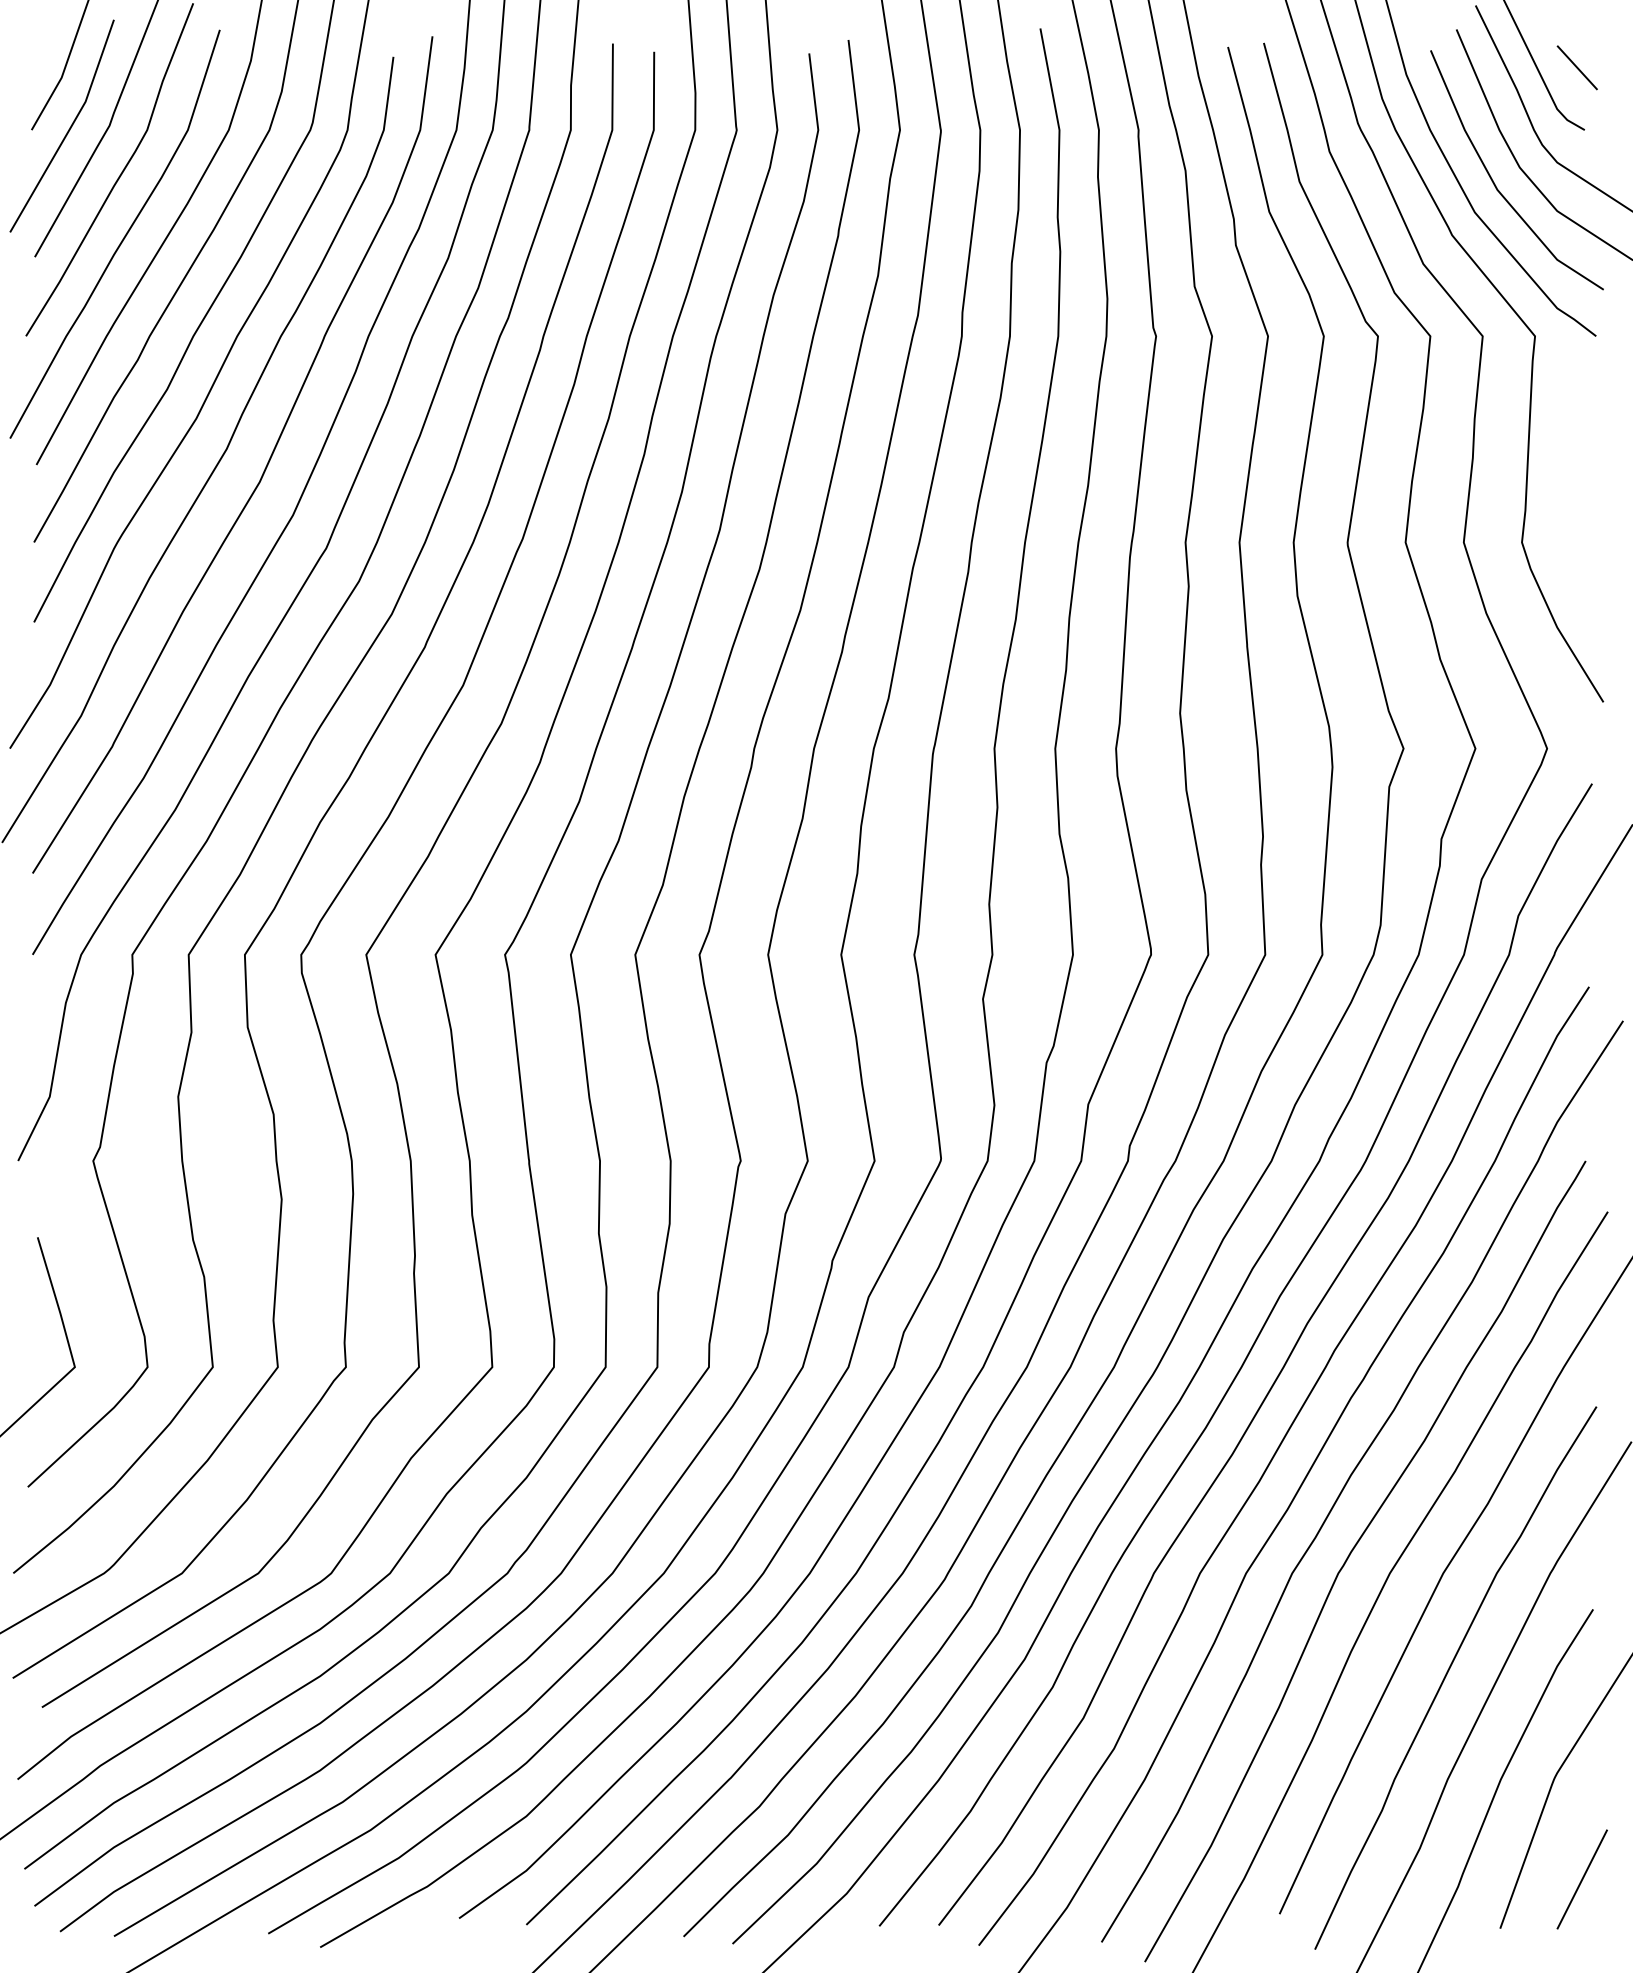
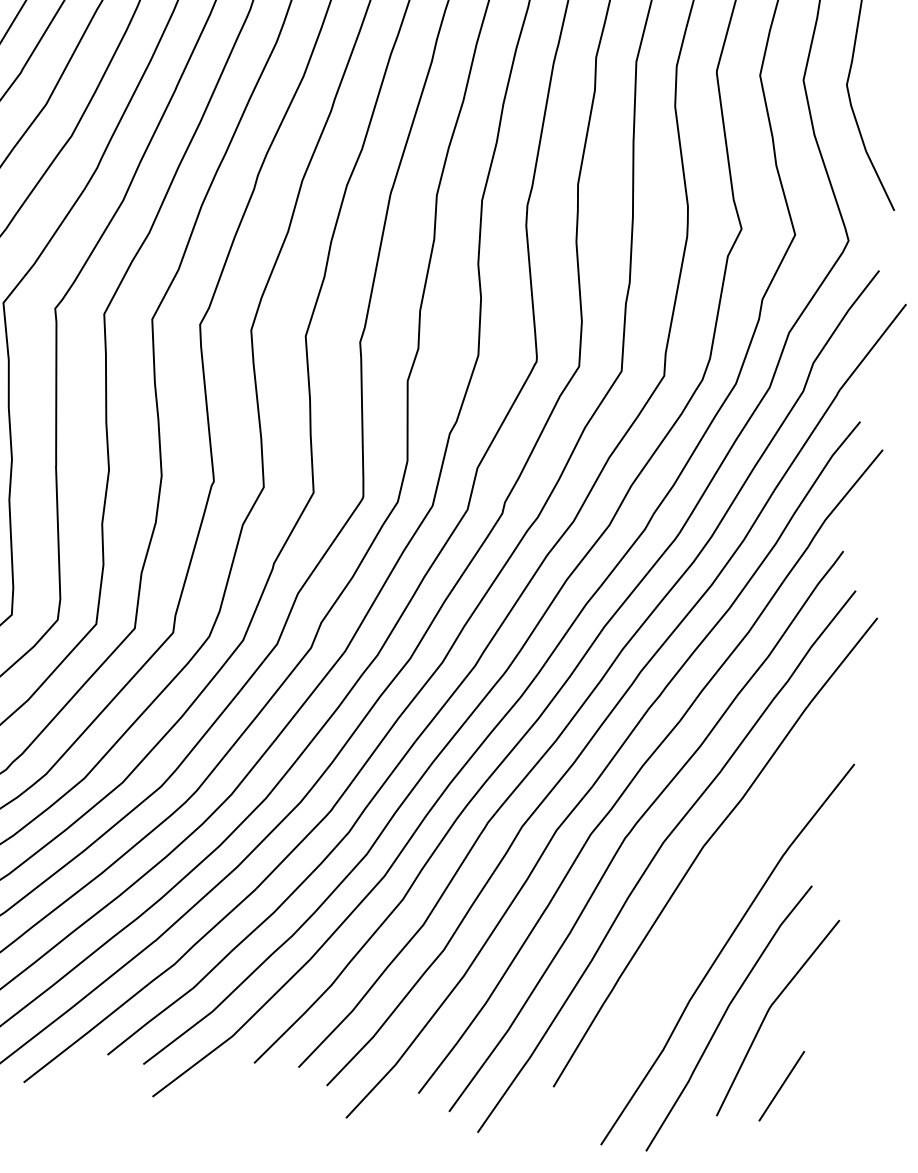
curve: (1447, 1674) -> (698, 922), removed

